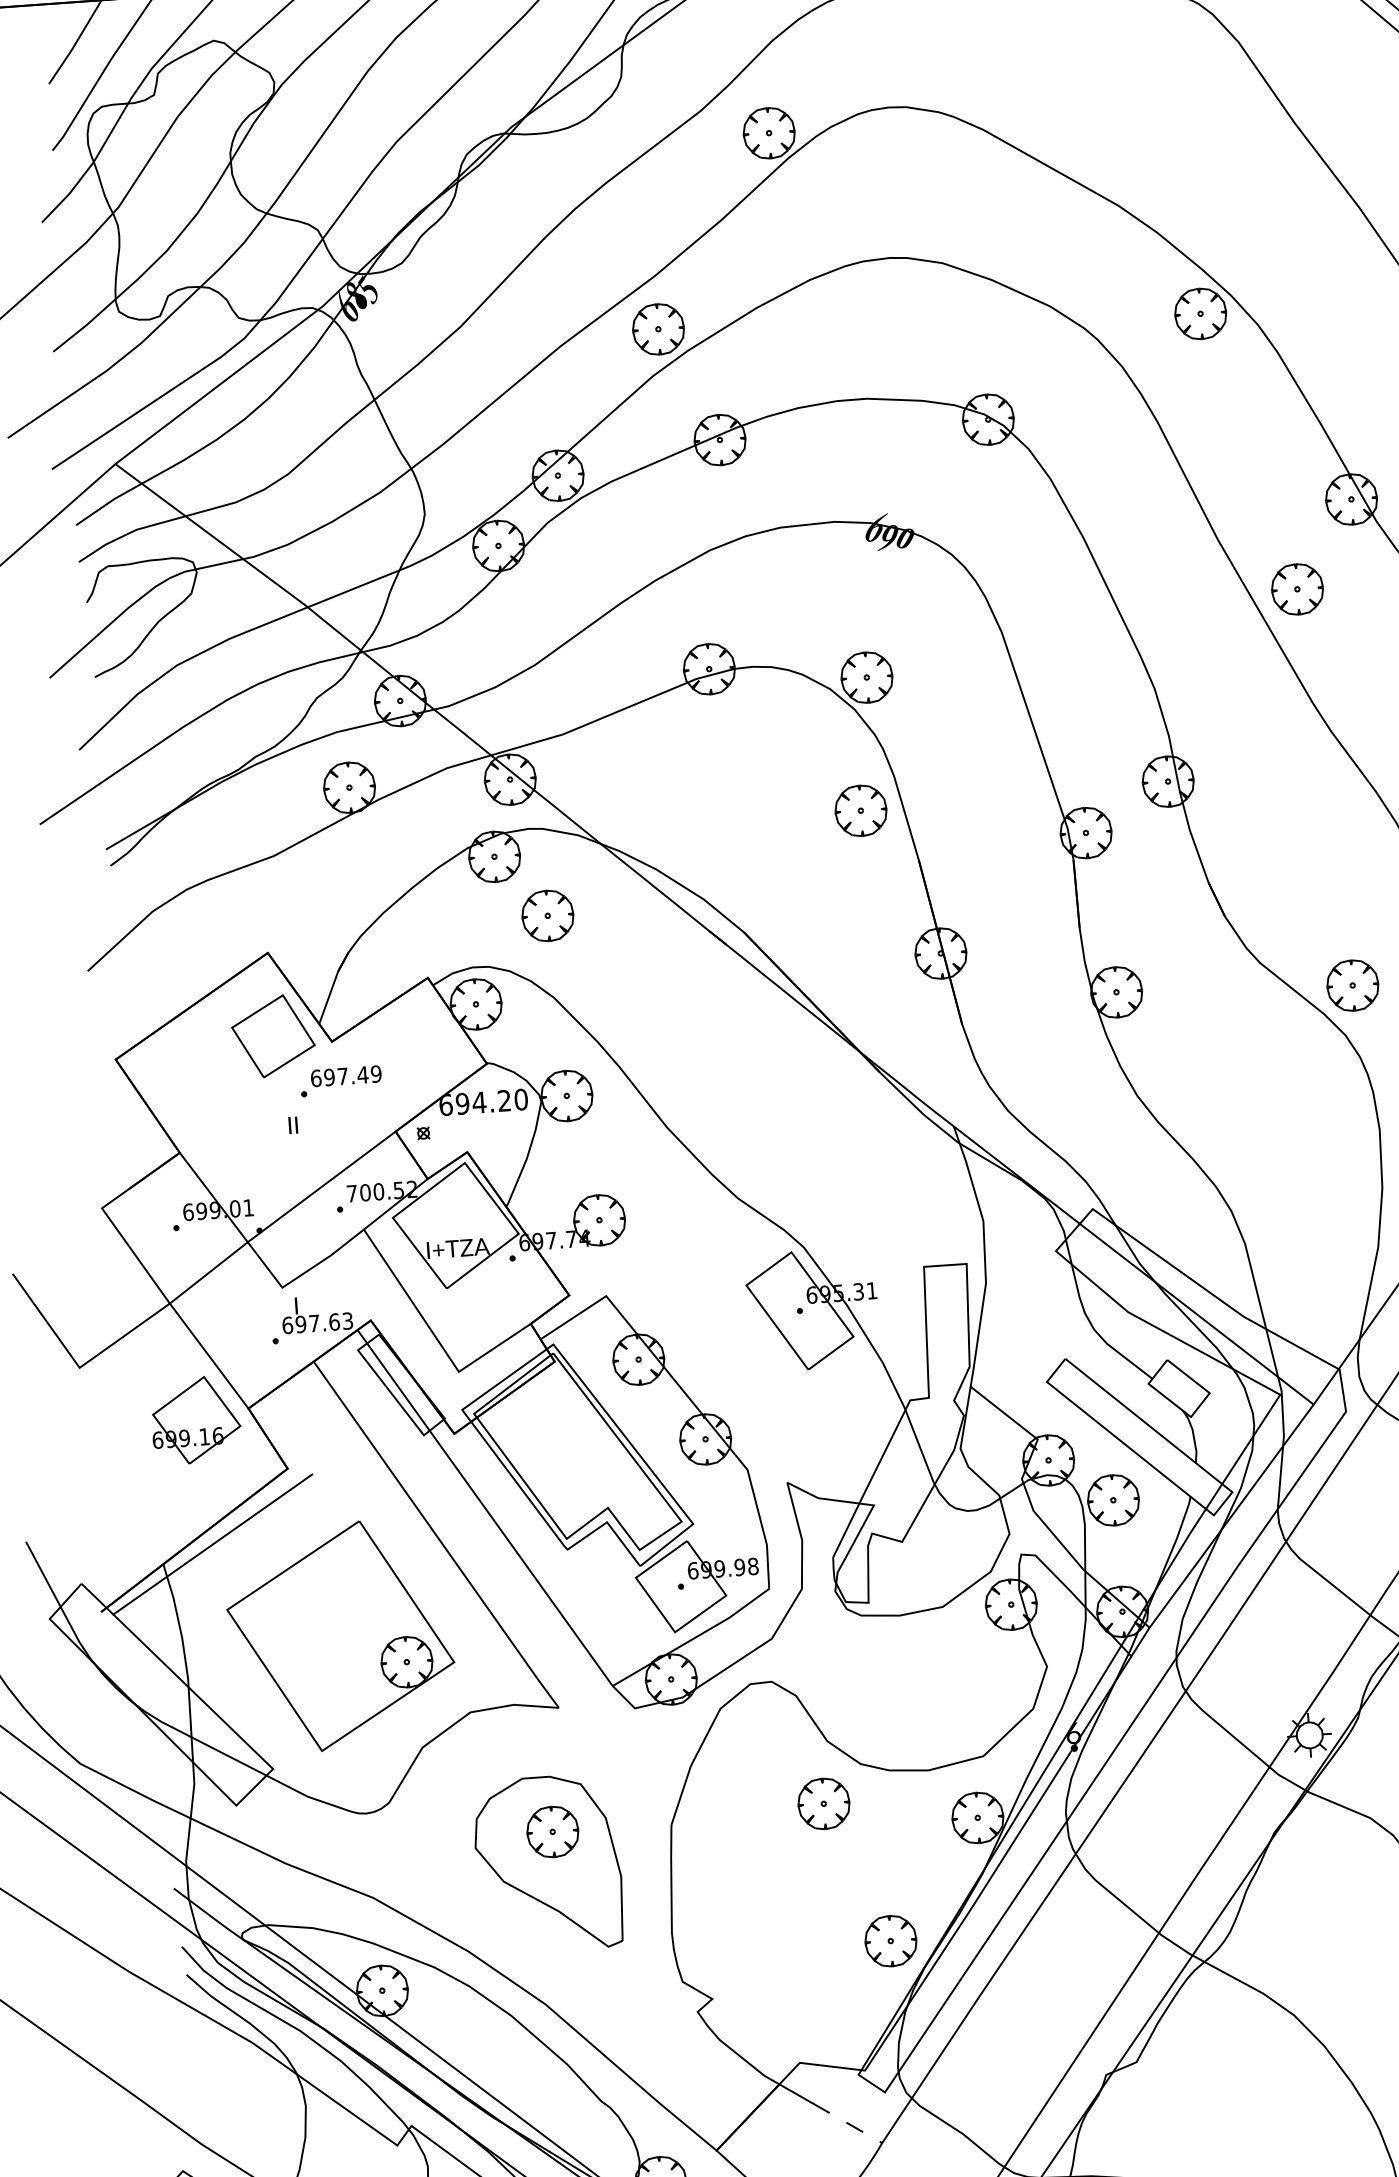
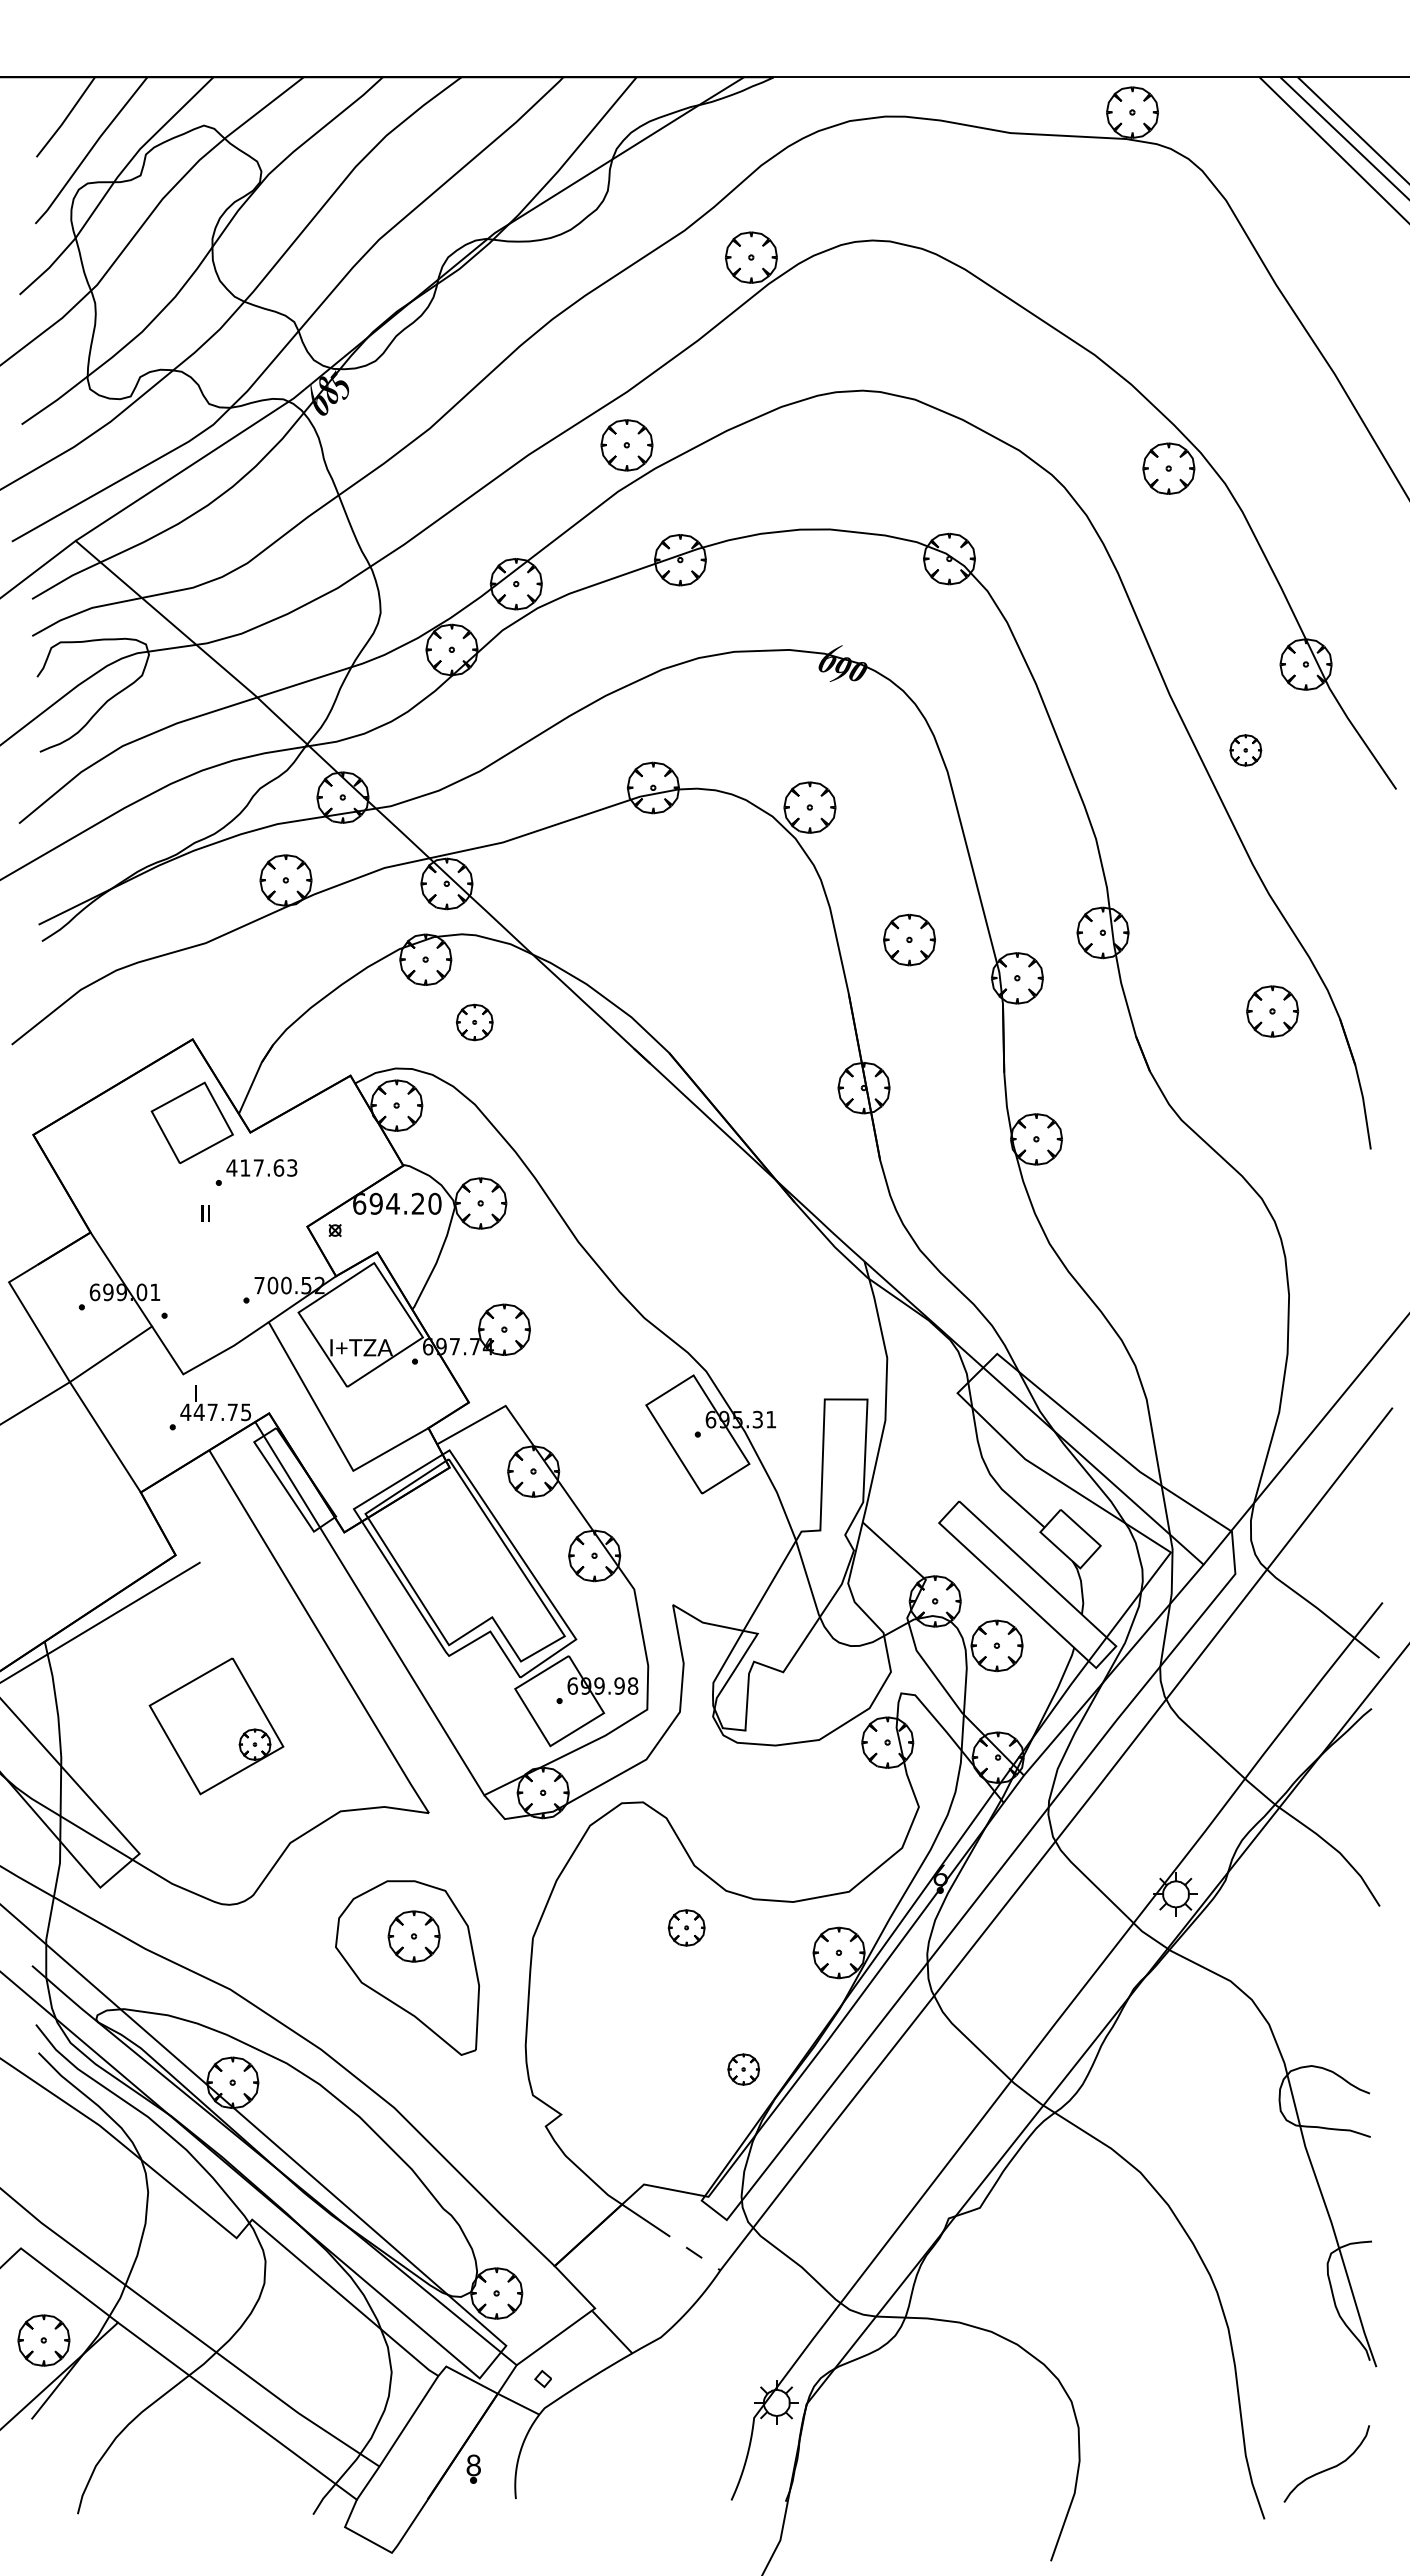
part: (1297, 589) -> (1245, 750), size x0.6
part: (860, 810) -> (909, 939), moved
part: (547, 915) -> (474, 1022), size x0.7
part: (1352, 985) -> (1272, 1011), moved
text: (345, 1075) -> (261, 1167), 697.49 -> 417.63
line: (321, 1186) -> (229, 1276), removed
text: (317, 1323) -> (215, 1412), 697.63 -> 447.75
part: (195, 1419) -> (87, 1499), removed
part: (340, 1636) -> (216, 1726), size x0.6
part: (823, 1803) -> (686, 1927), size x0.7
part: (890, 1941) -> (743, 2069), size x0.6

